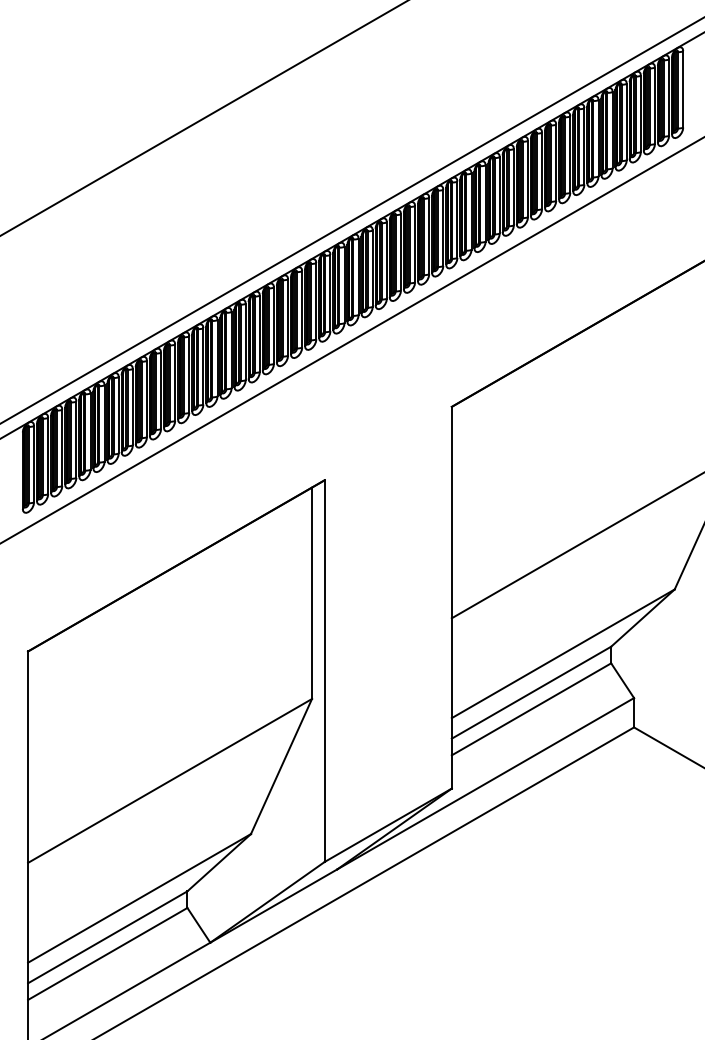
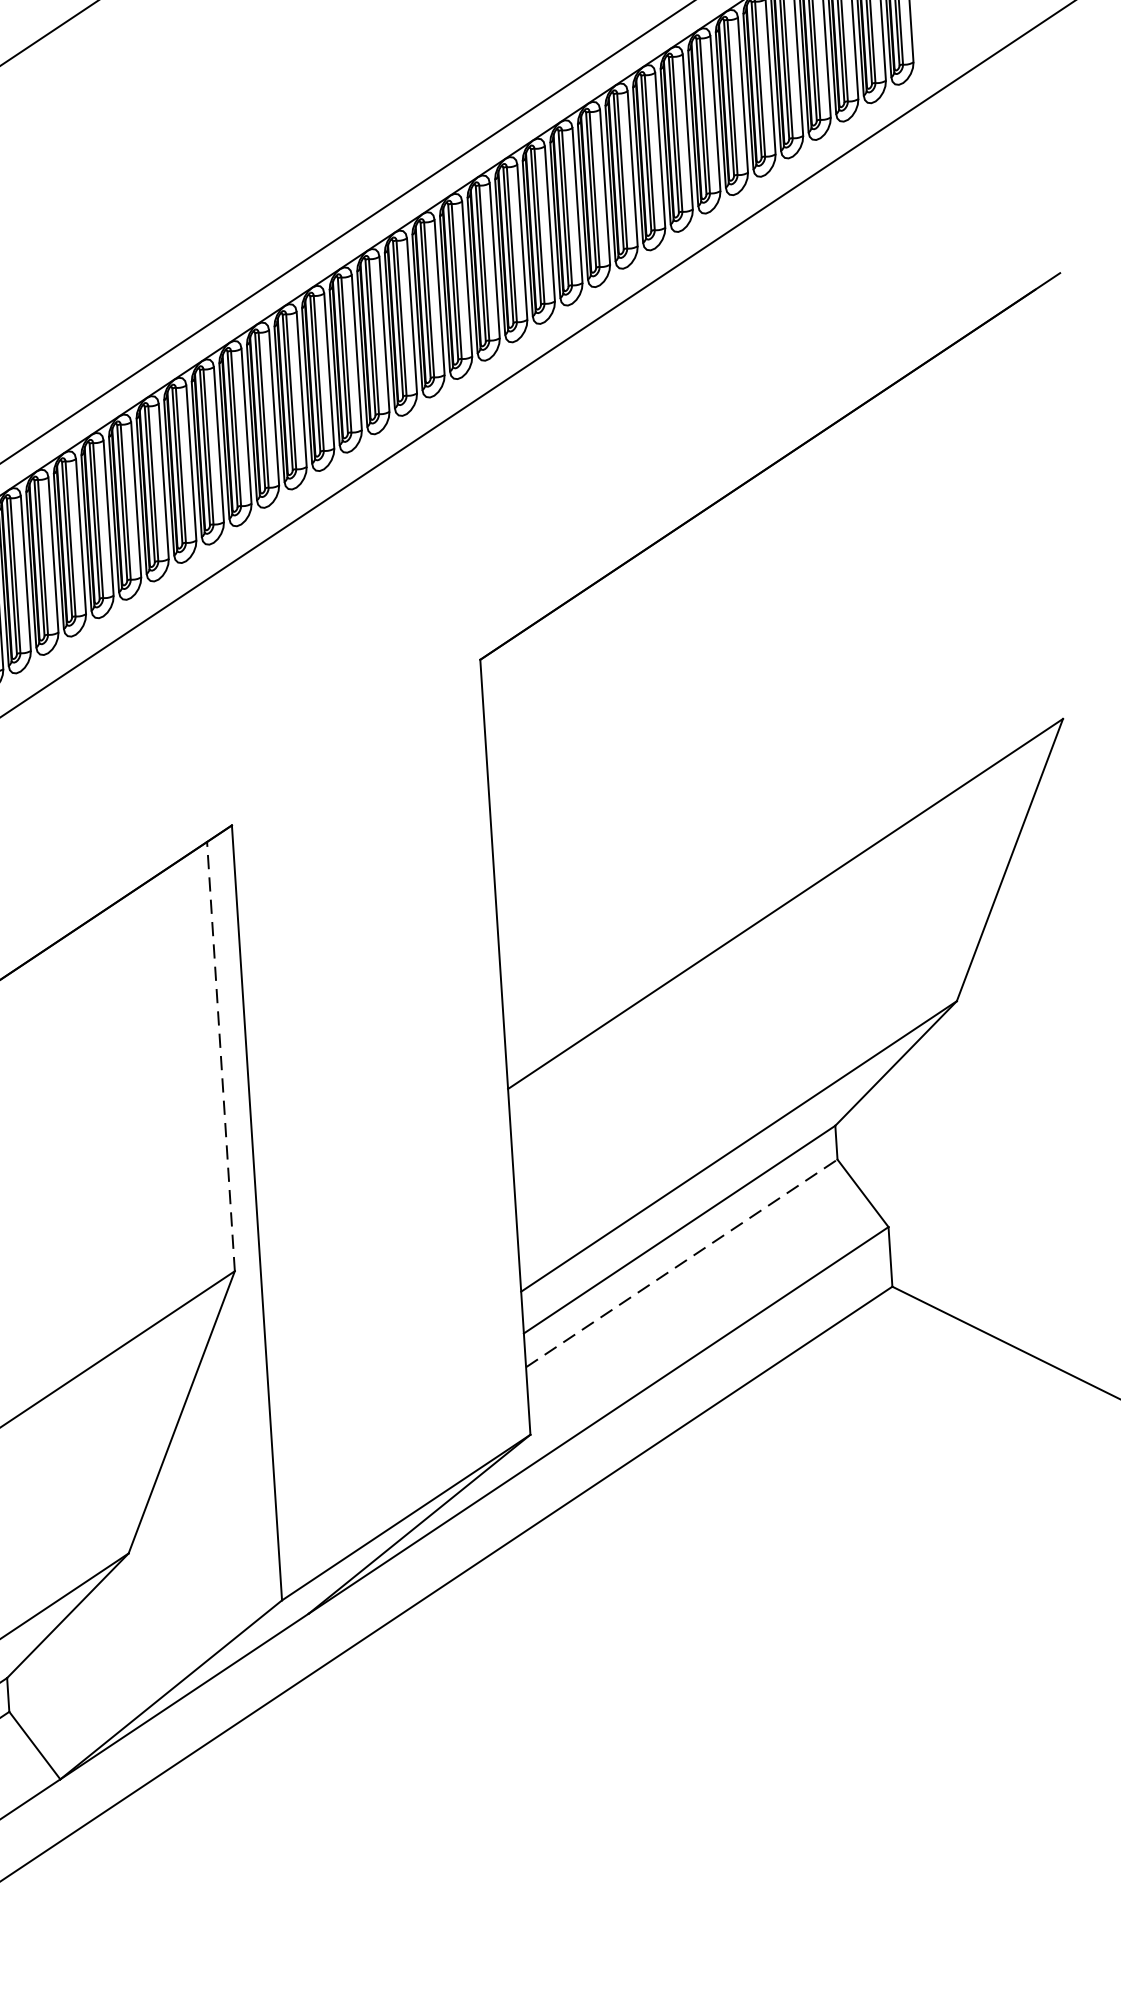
line: (312, 593) -> (221, 1056), solid -> dashed
line: (531, 709) -> (681, 1263), solid -> dashed

